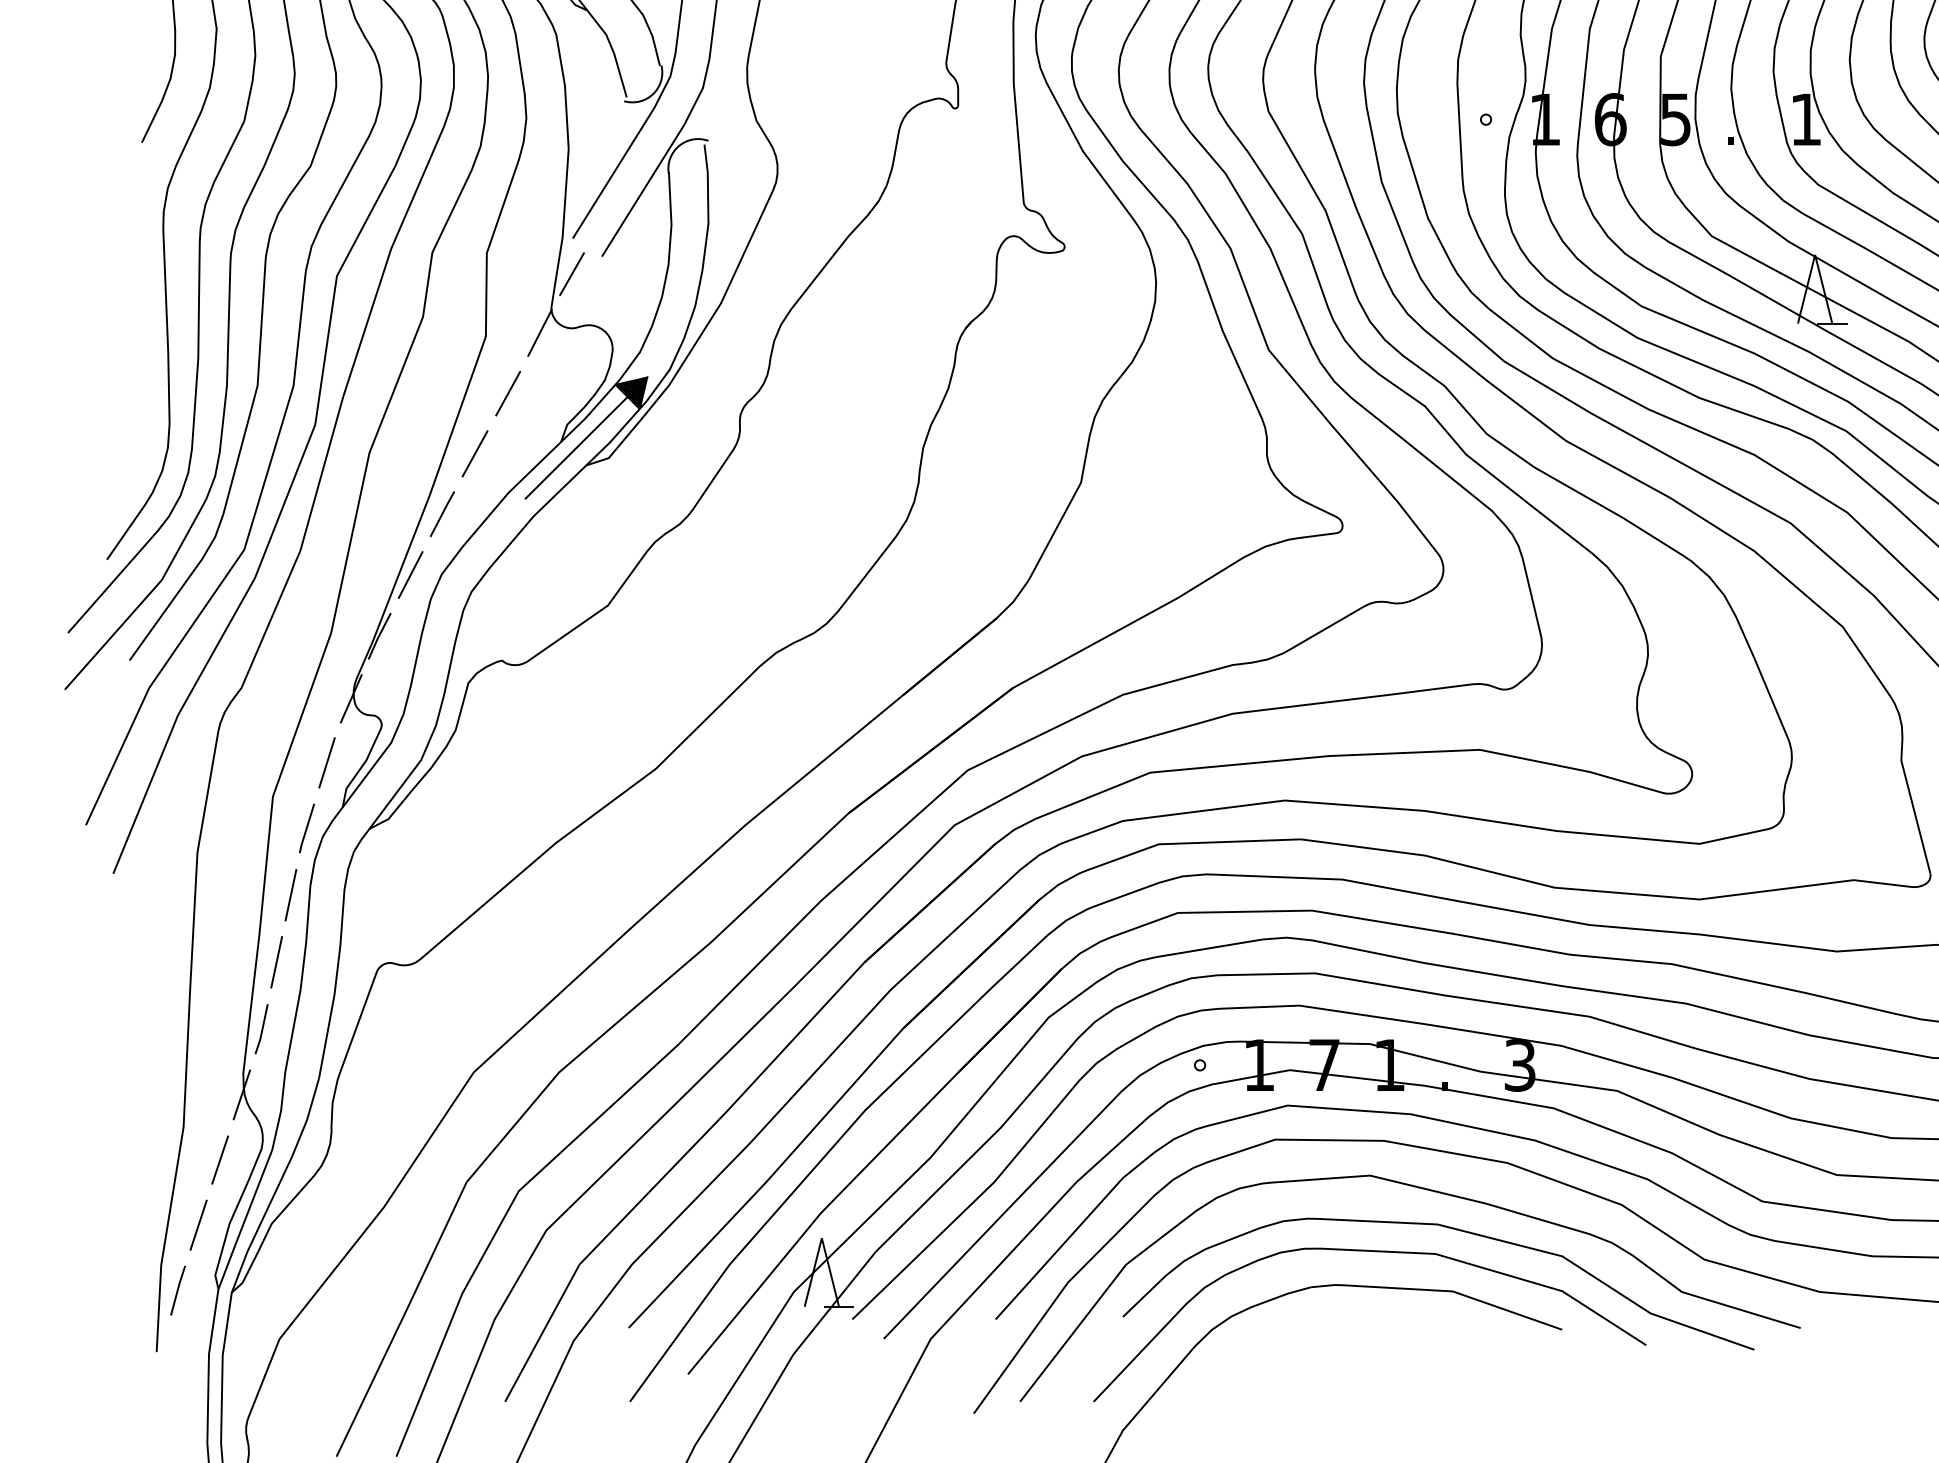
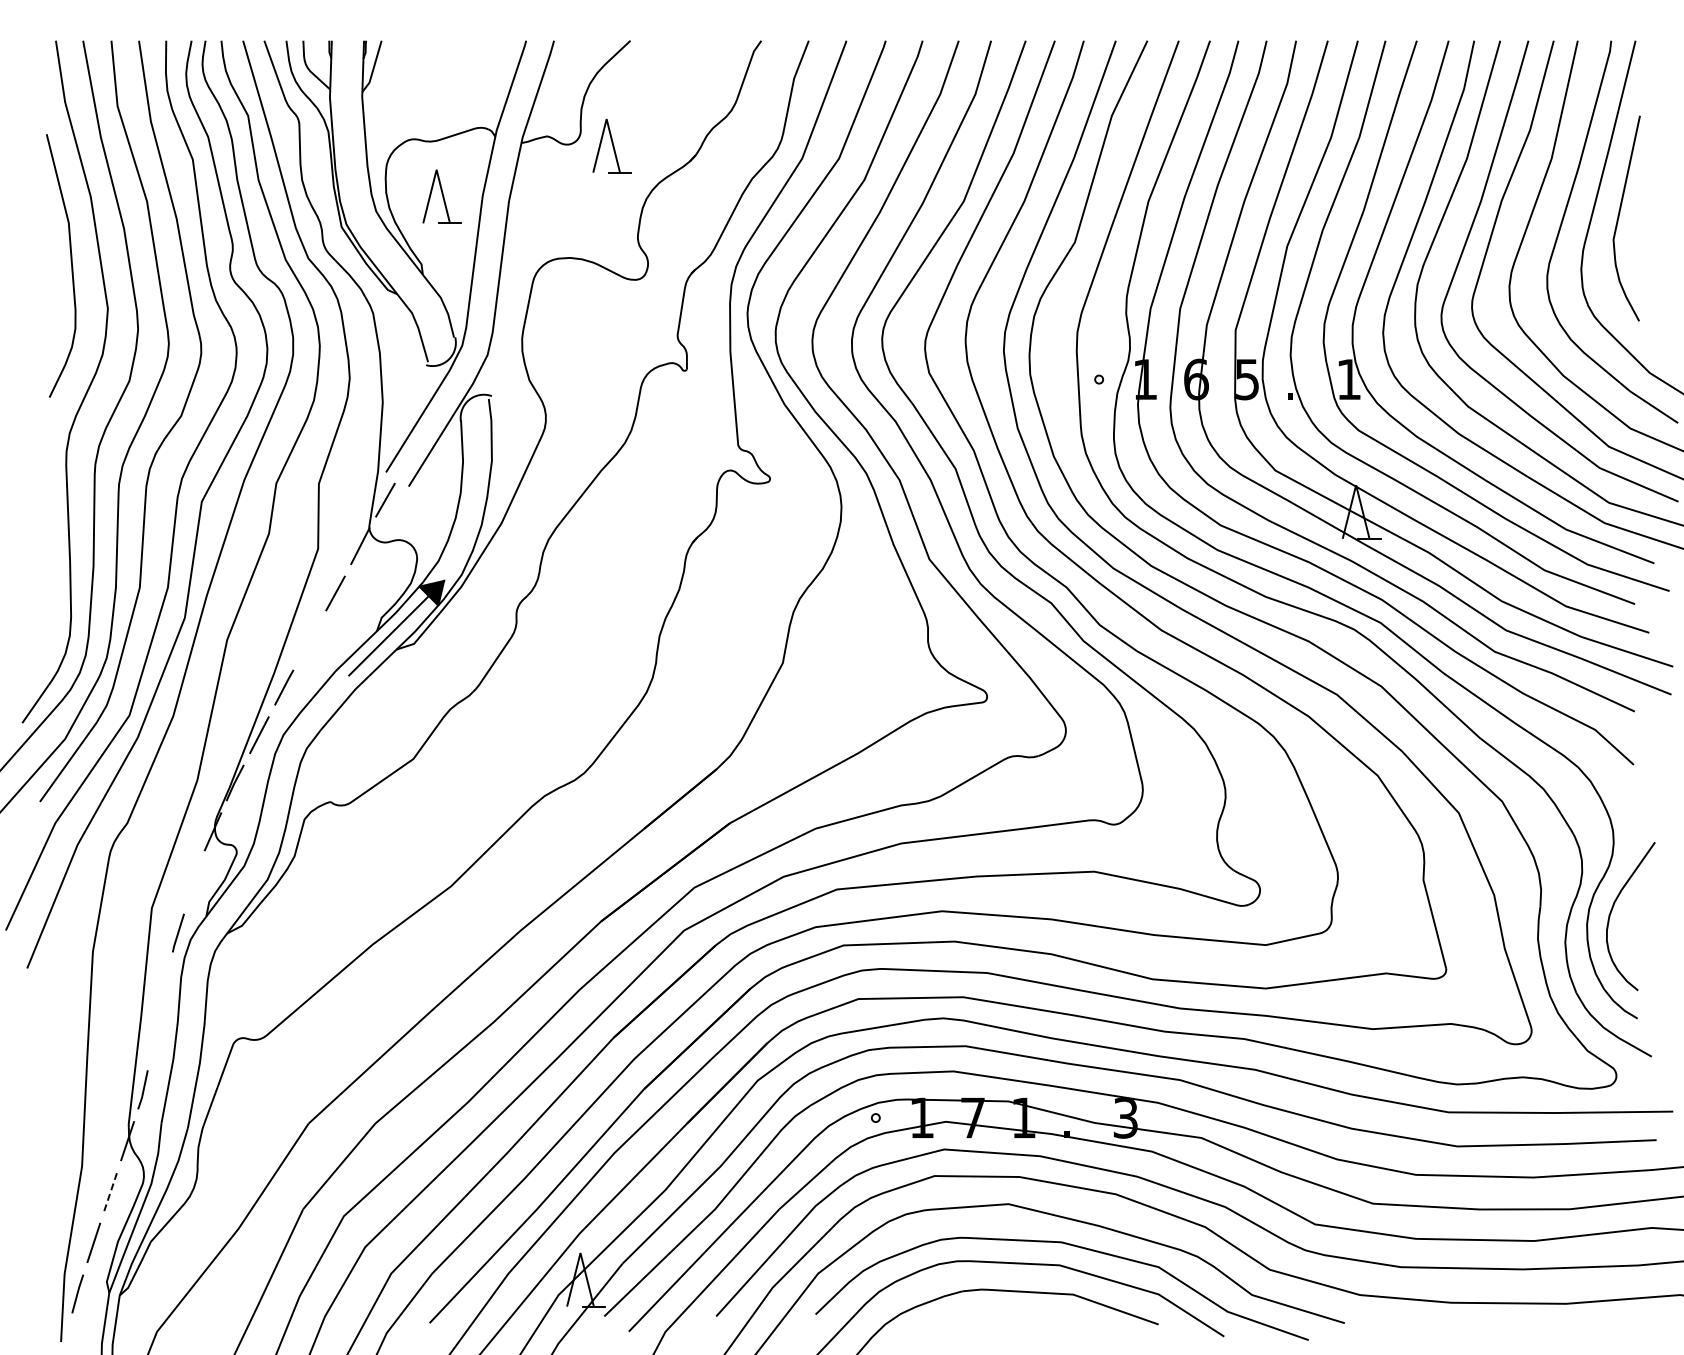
line: (474, 453) -> (309, 640), removed
line: (327, 762) -> (194, 881), removed
line: (290, 894) -> (165, 984), removed
line: (276, 962) -> (154, 1037), removed
line: (219, 1160) -> (110, 1192), solid -> dashed

